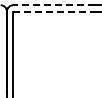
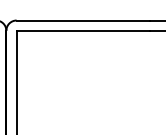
line: (53, 5) -> (82, 20), dashed -> solid
line: (54, 11) -> (83, 30), dashed -> solid

